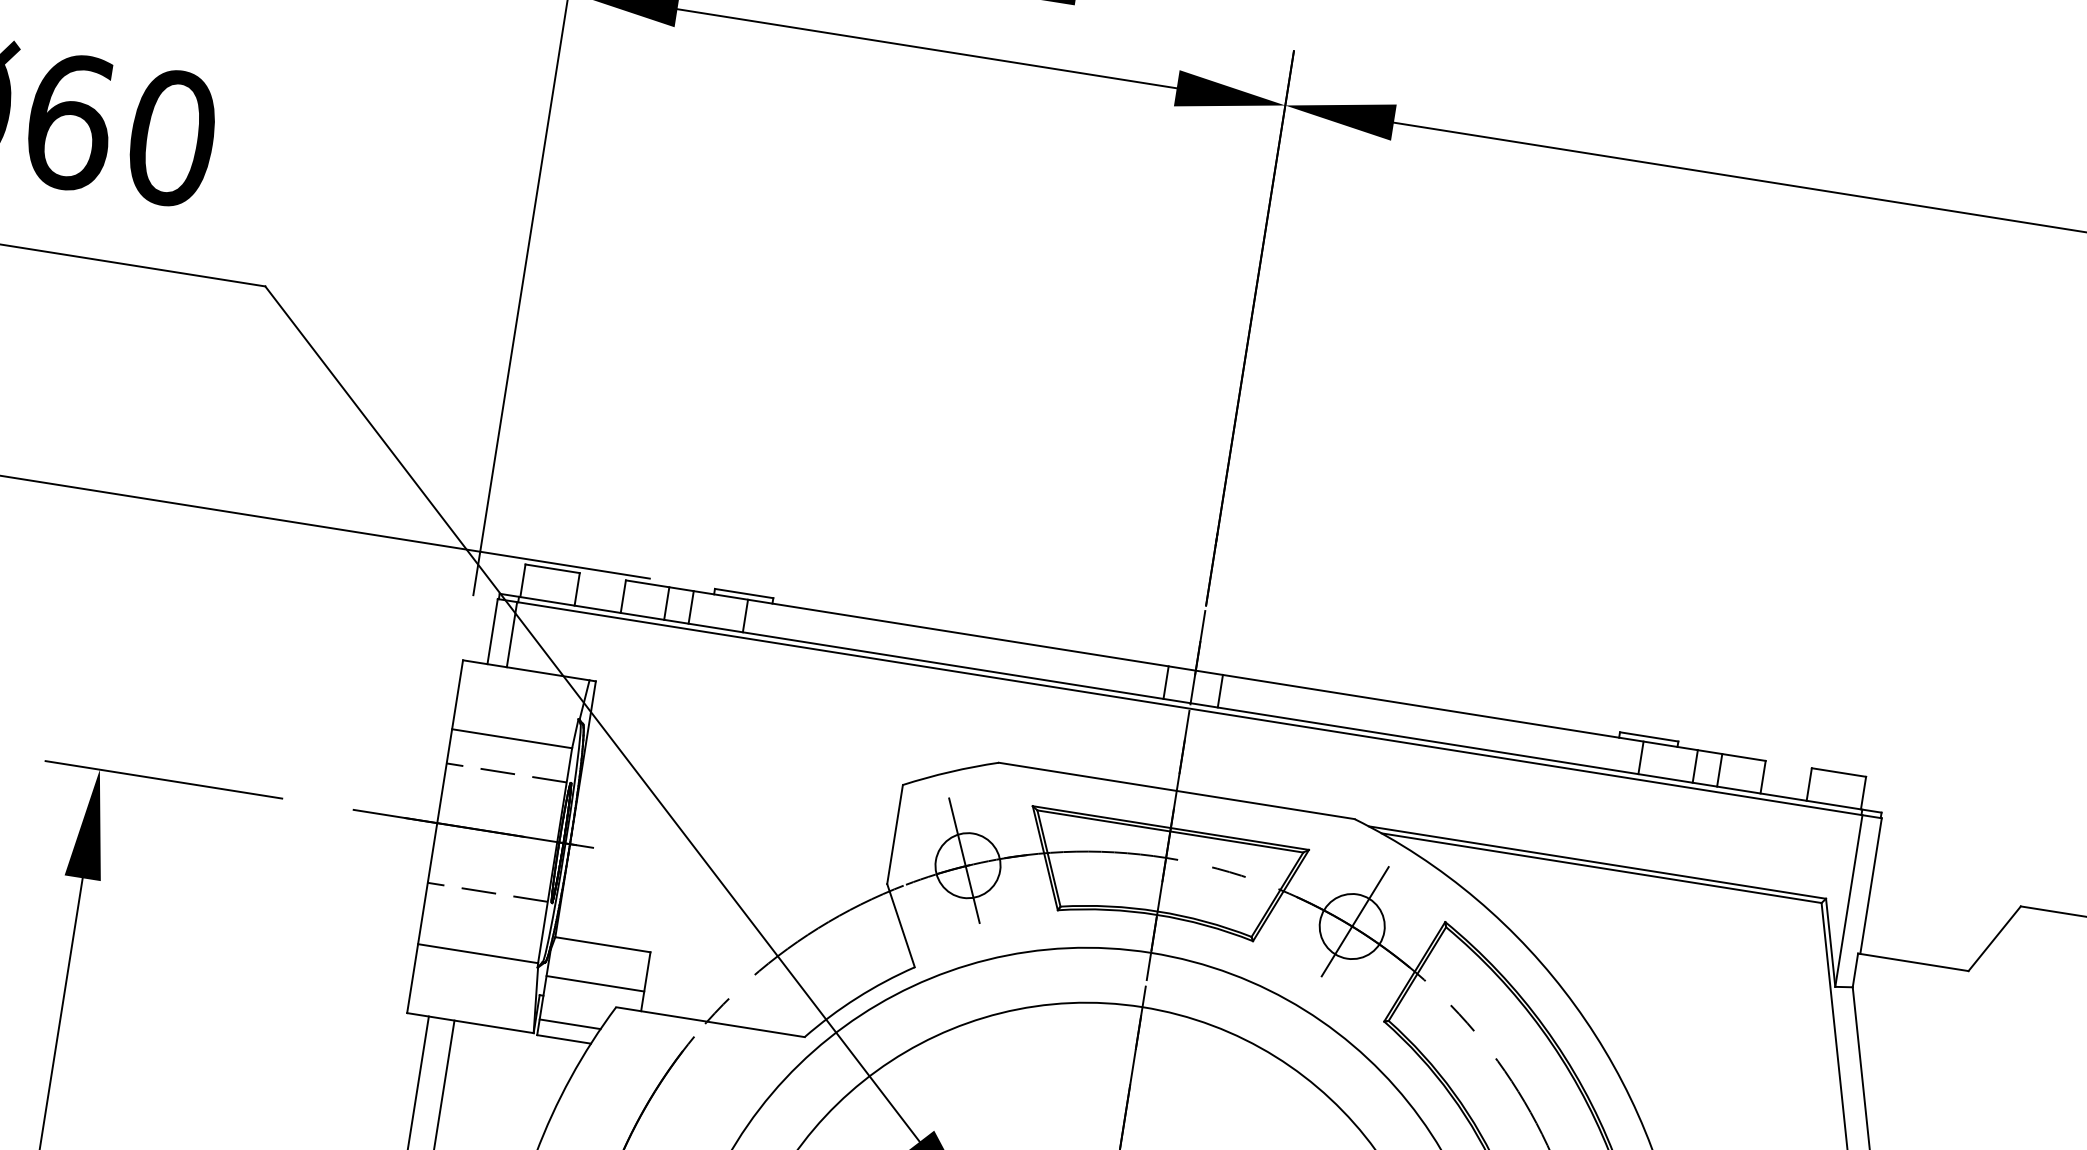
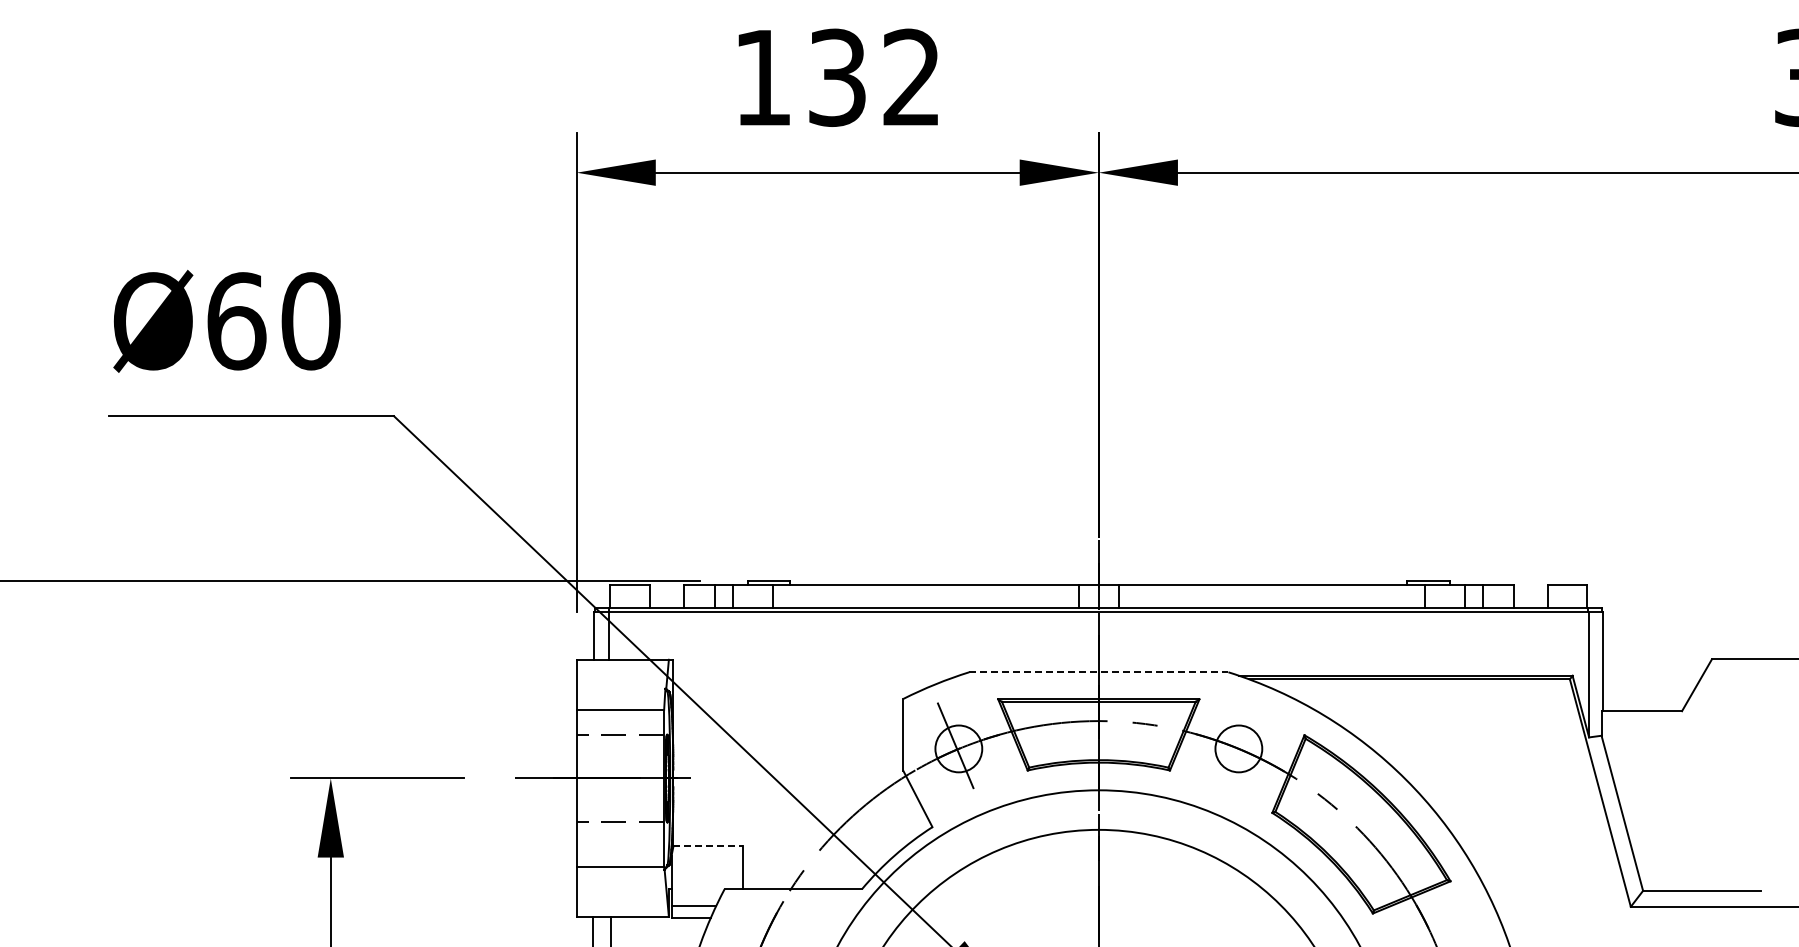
line: (1176, 791) -> (1098, 672), solid -> dashed
line: (1355, 920) -> (1240, 744), removed
line: (603, 945) -> (708, 846), solid -> dashed
line: (594, 983) -> (706, 874), removed

